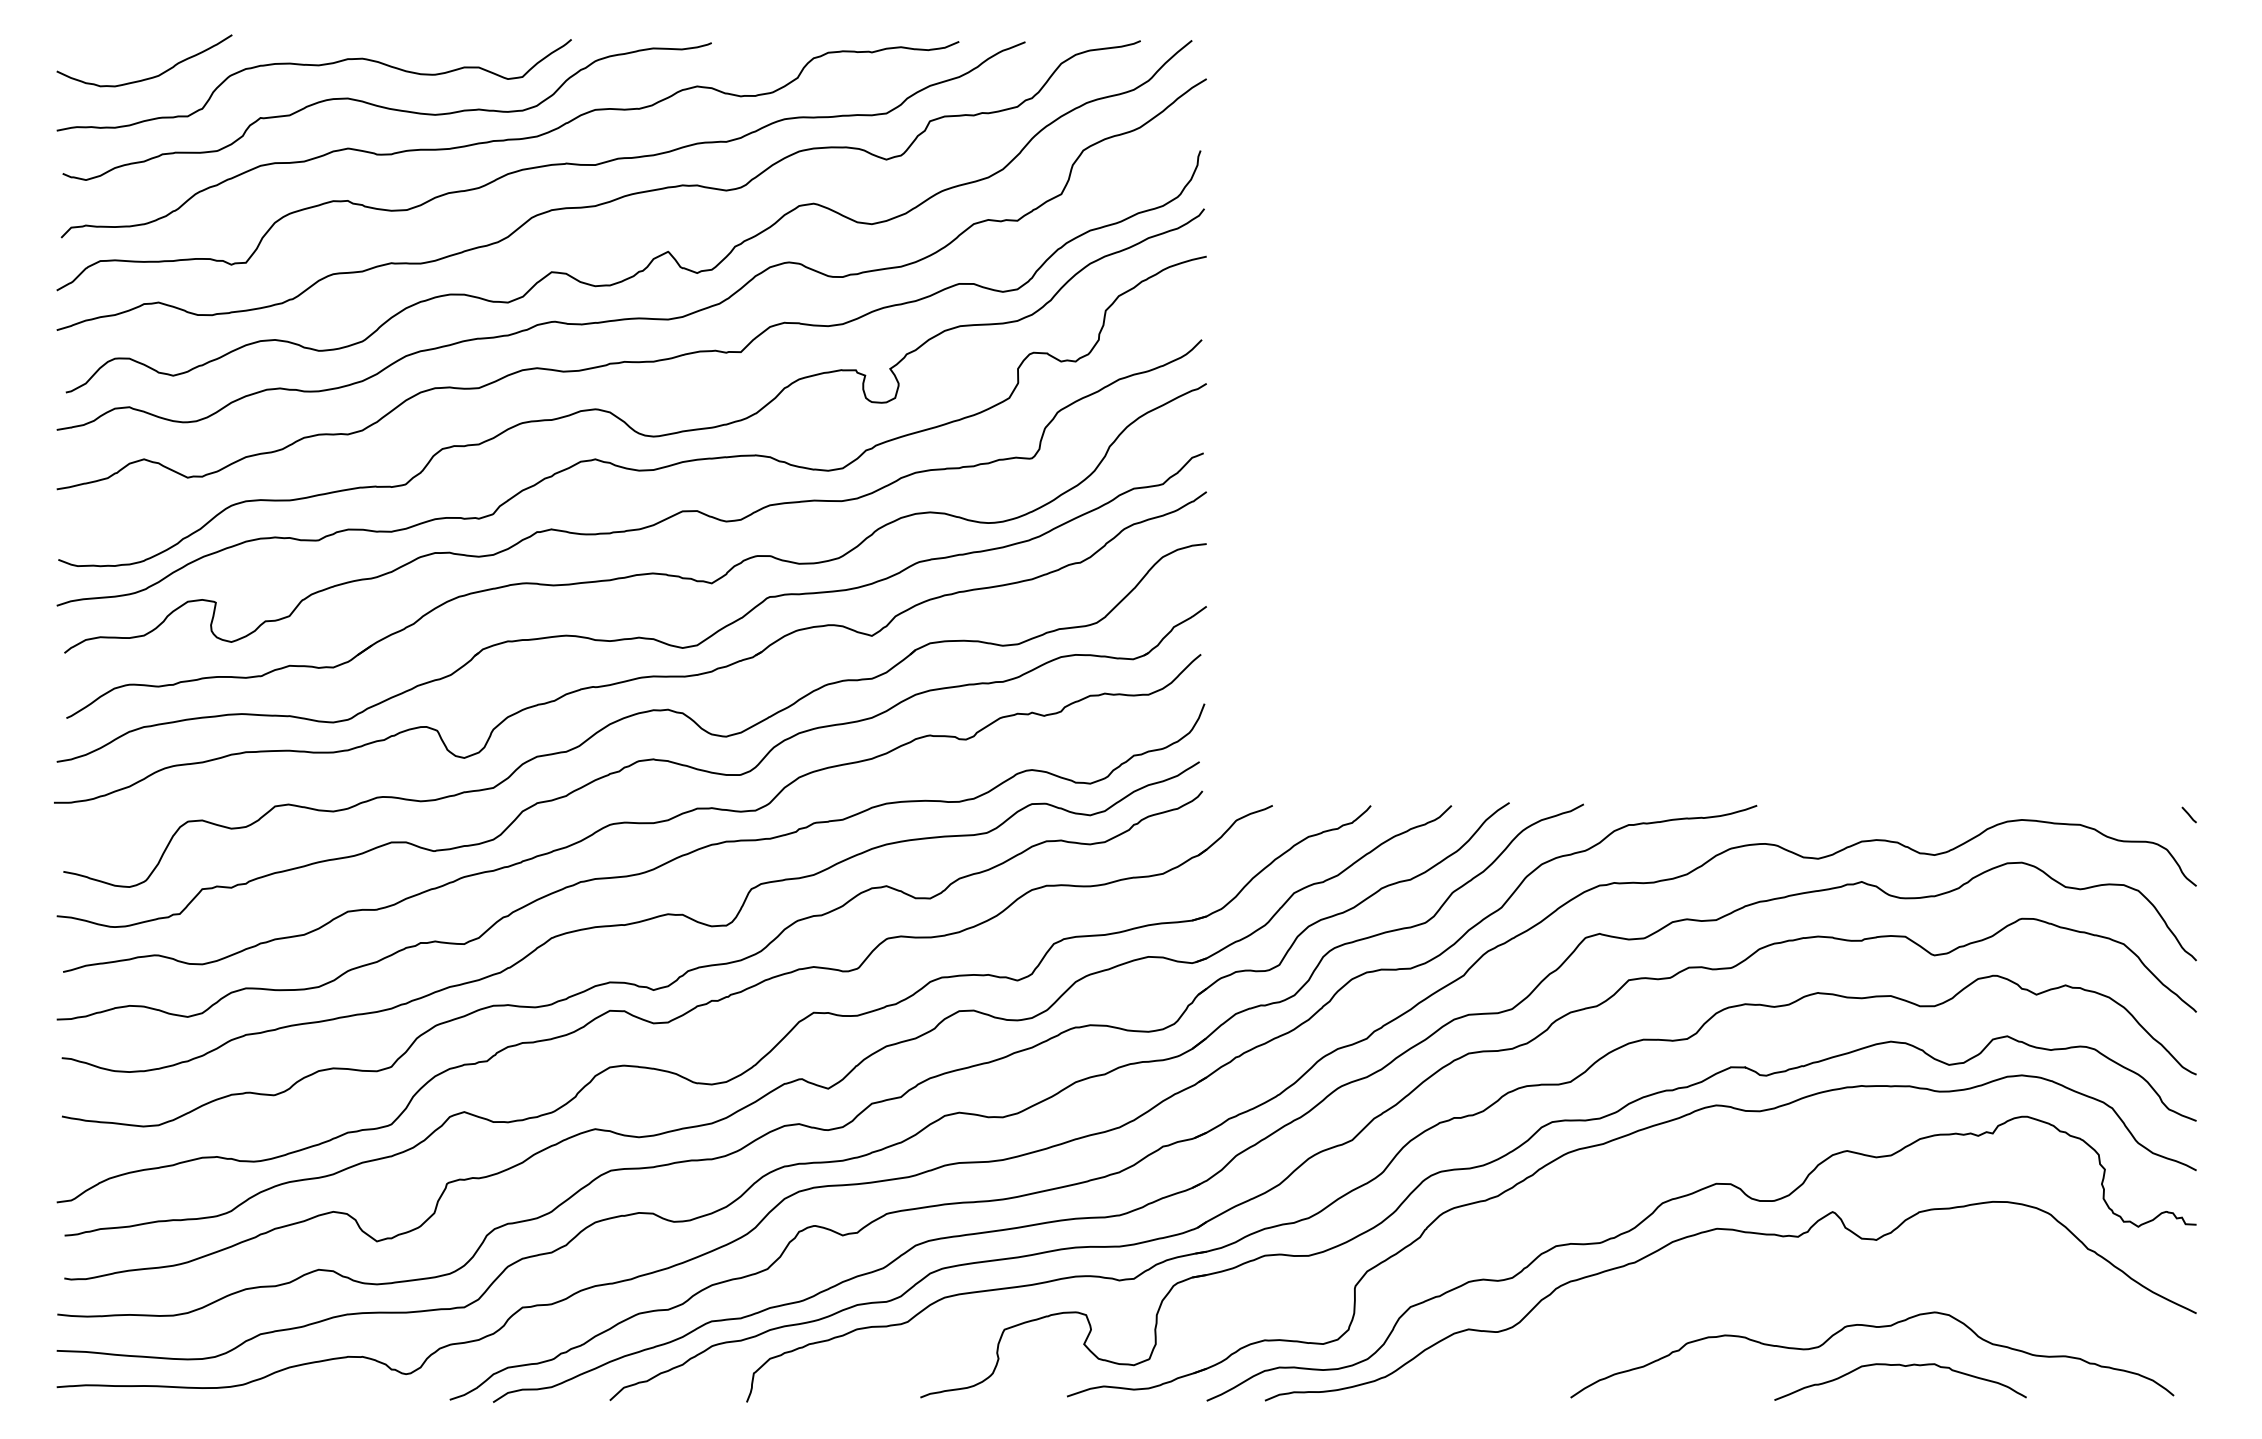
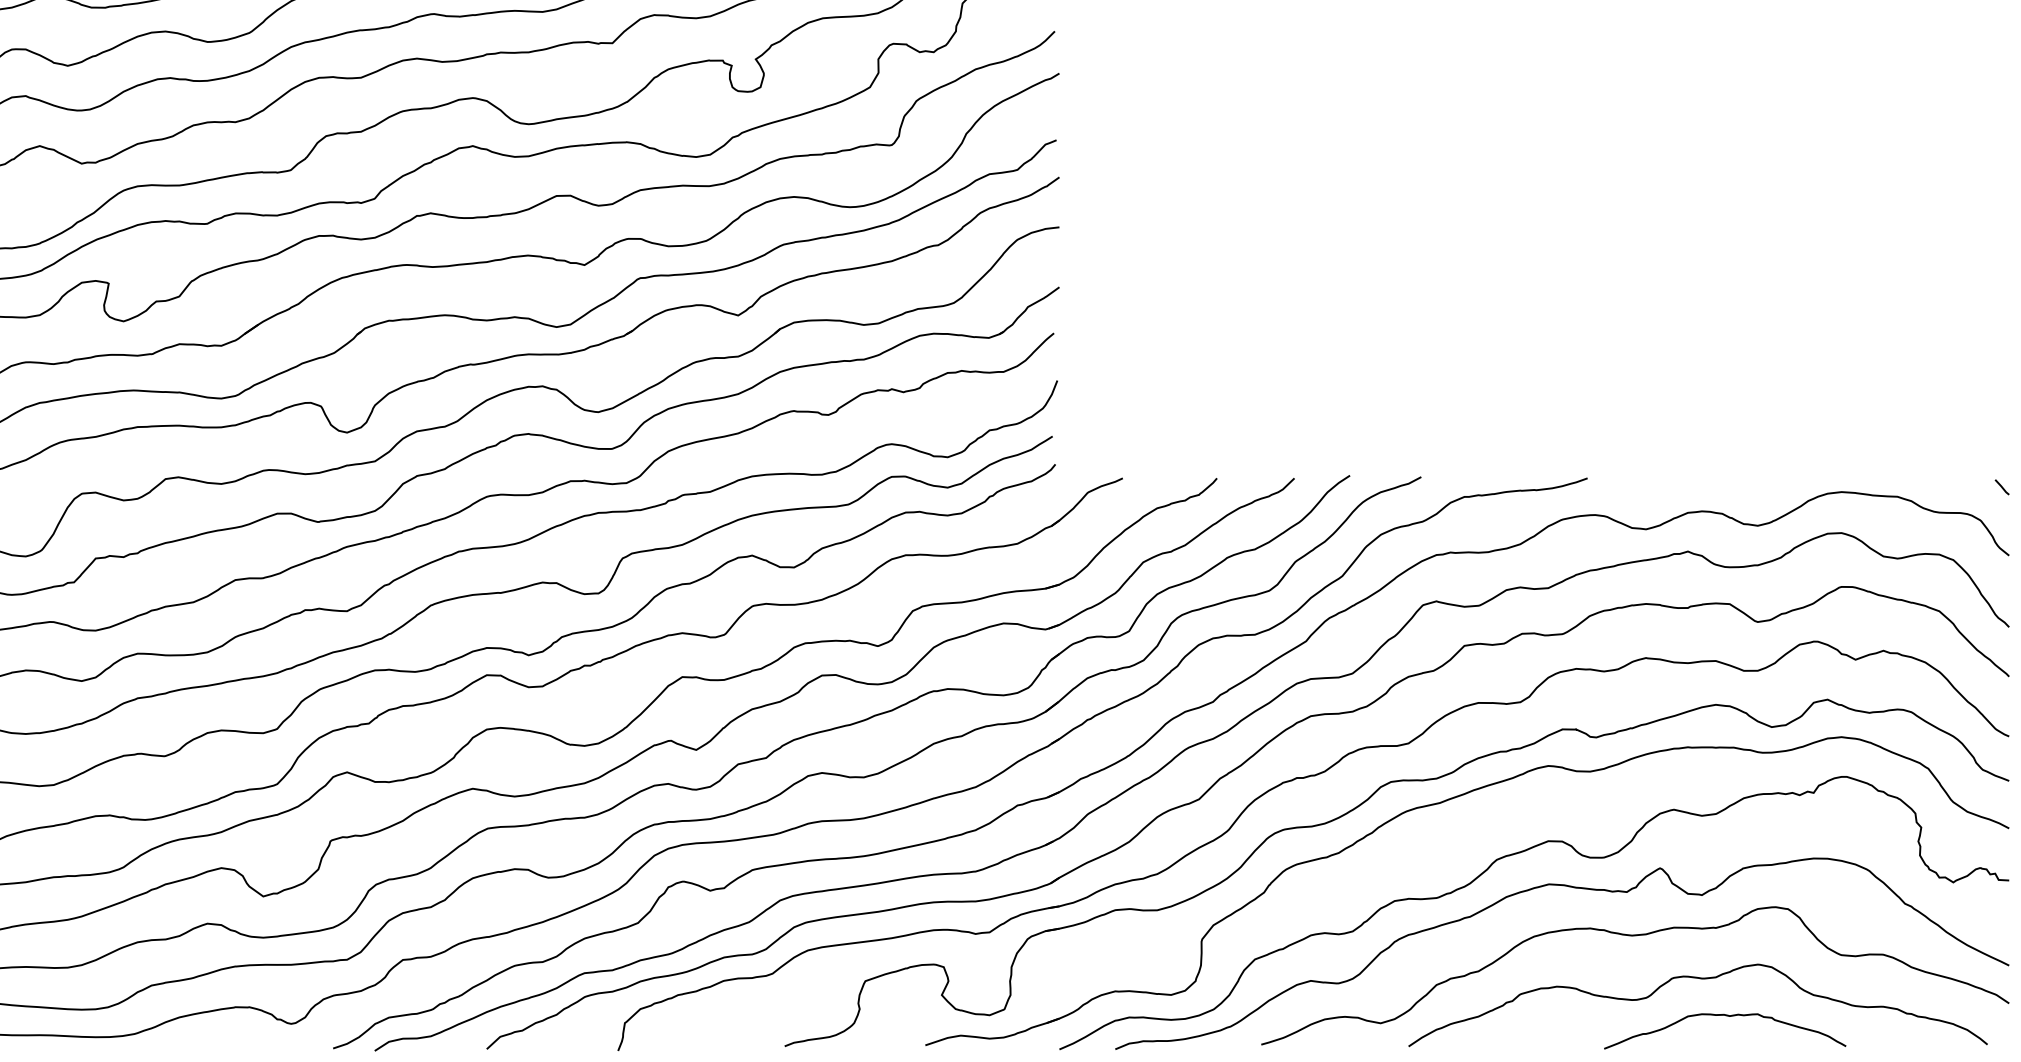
curve: (1803, 1283) -> (1632, 936), added

